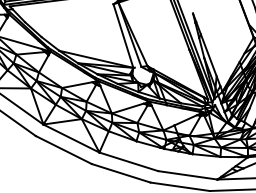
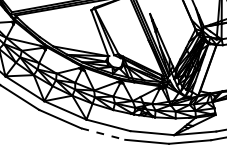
line: (121, 173) -> (103, 134), solid -> dashed

